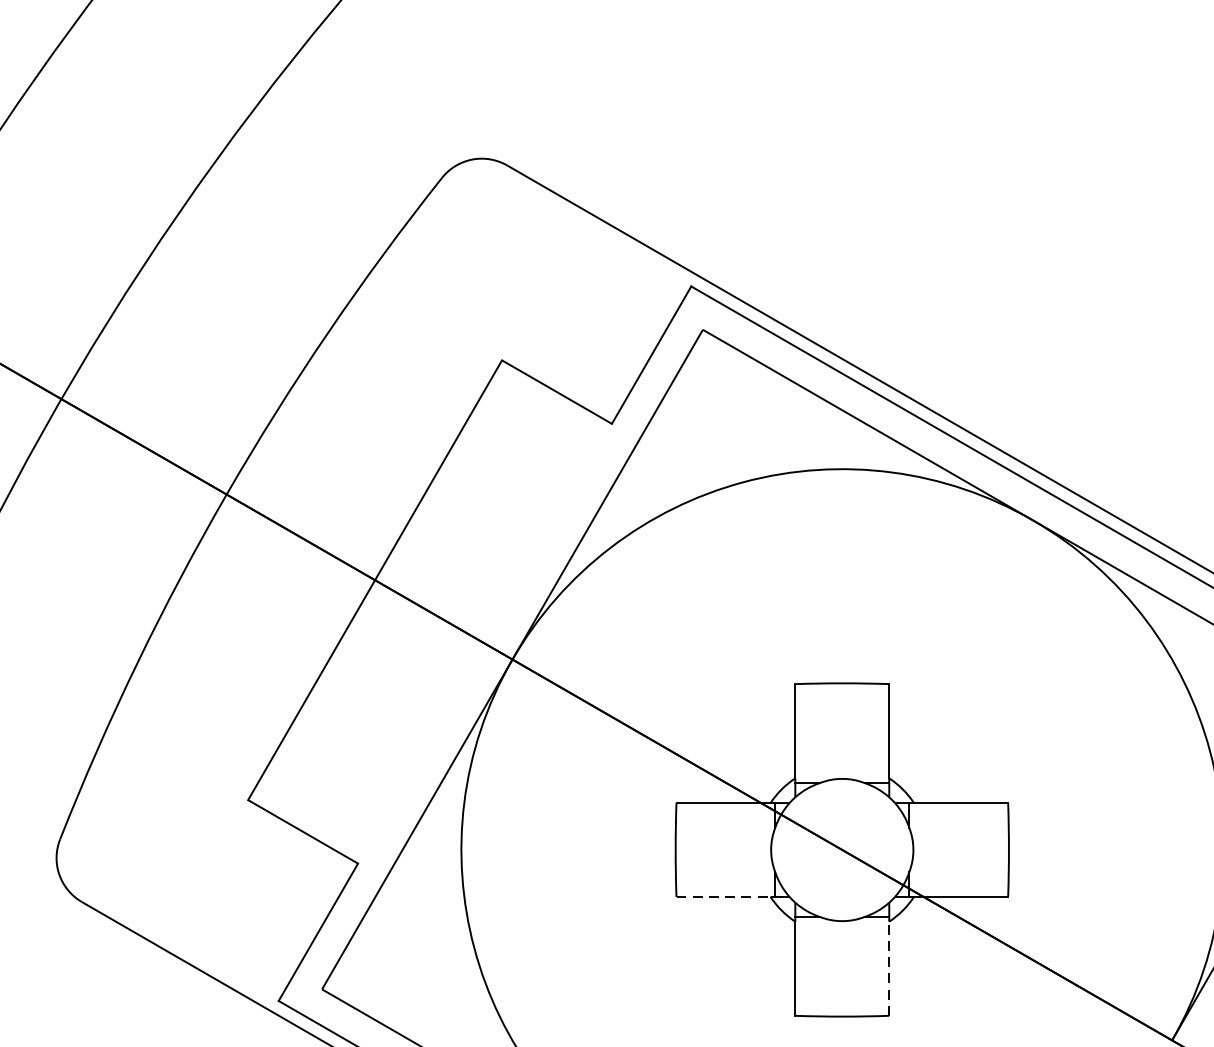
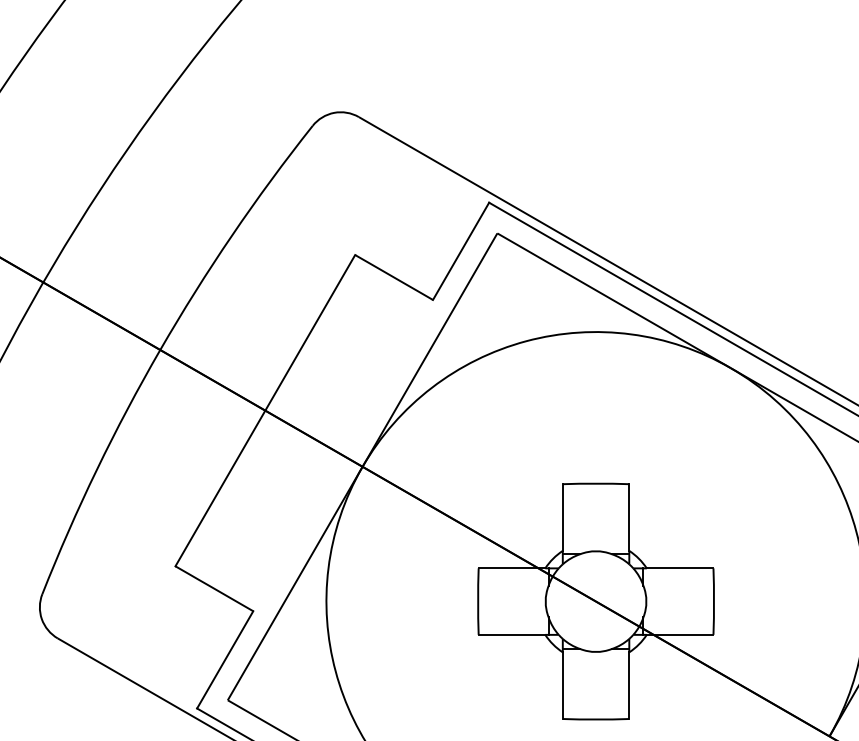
line: (724, 896) -> (512, 634), dashed -> solid
line: (889, 968) -> (629, 685), dashed -> solid

